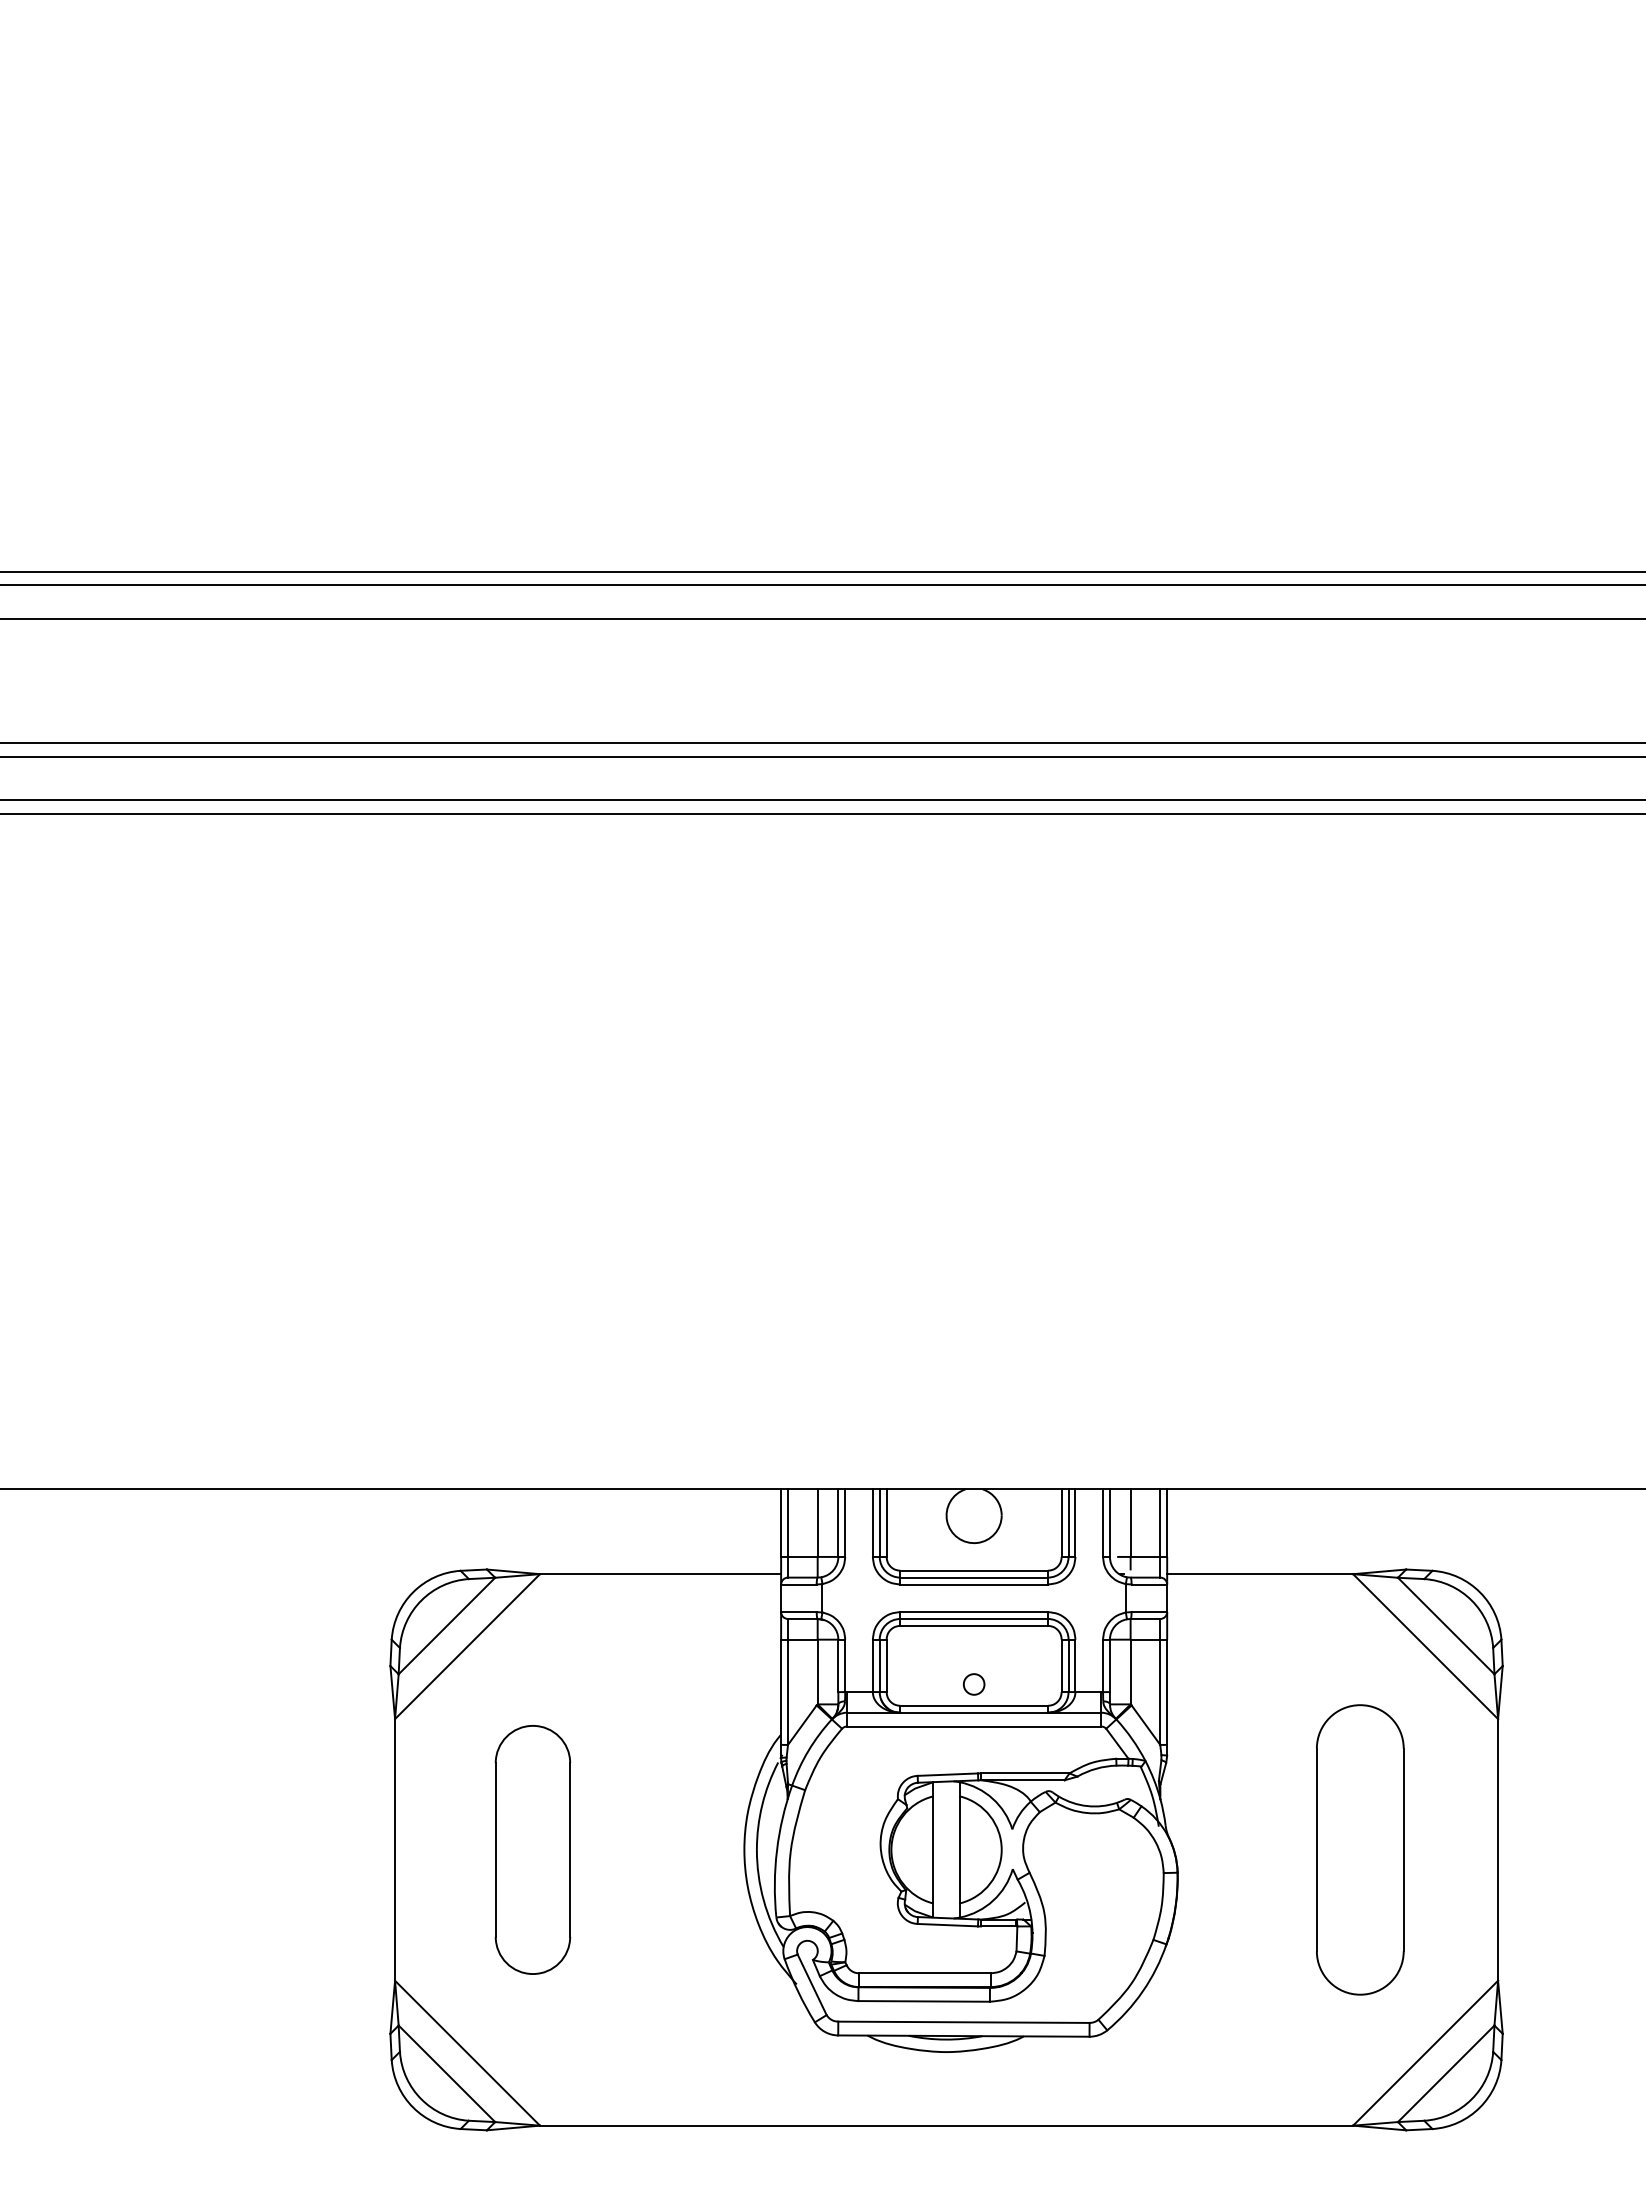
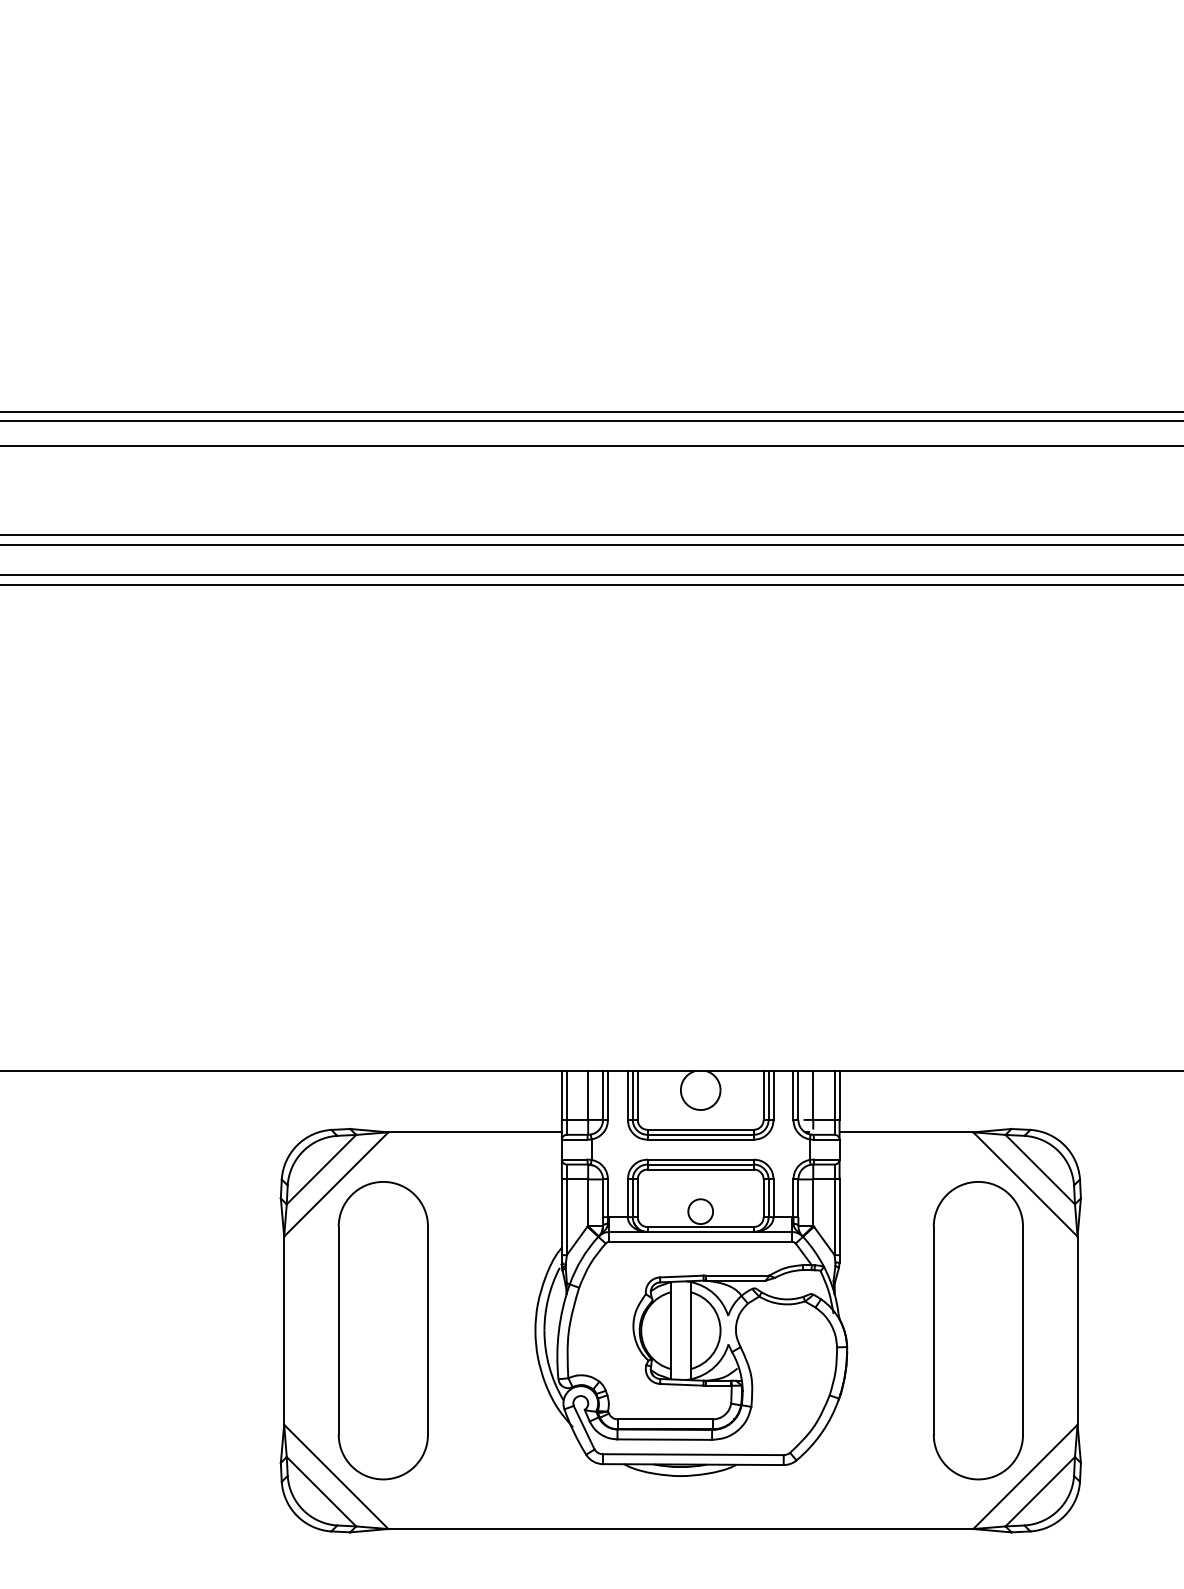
circle: (973, 1684) -> (700, 1211), size x1.67
part: (532, 1849) -> (383, 1330), size x1.67
part: (1360, 1849) -> (978, 1330), size x1.43

